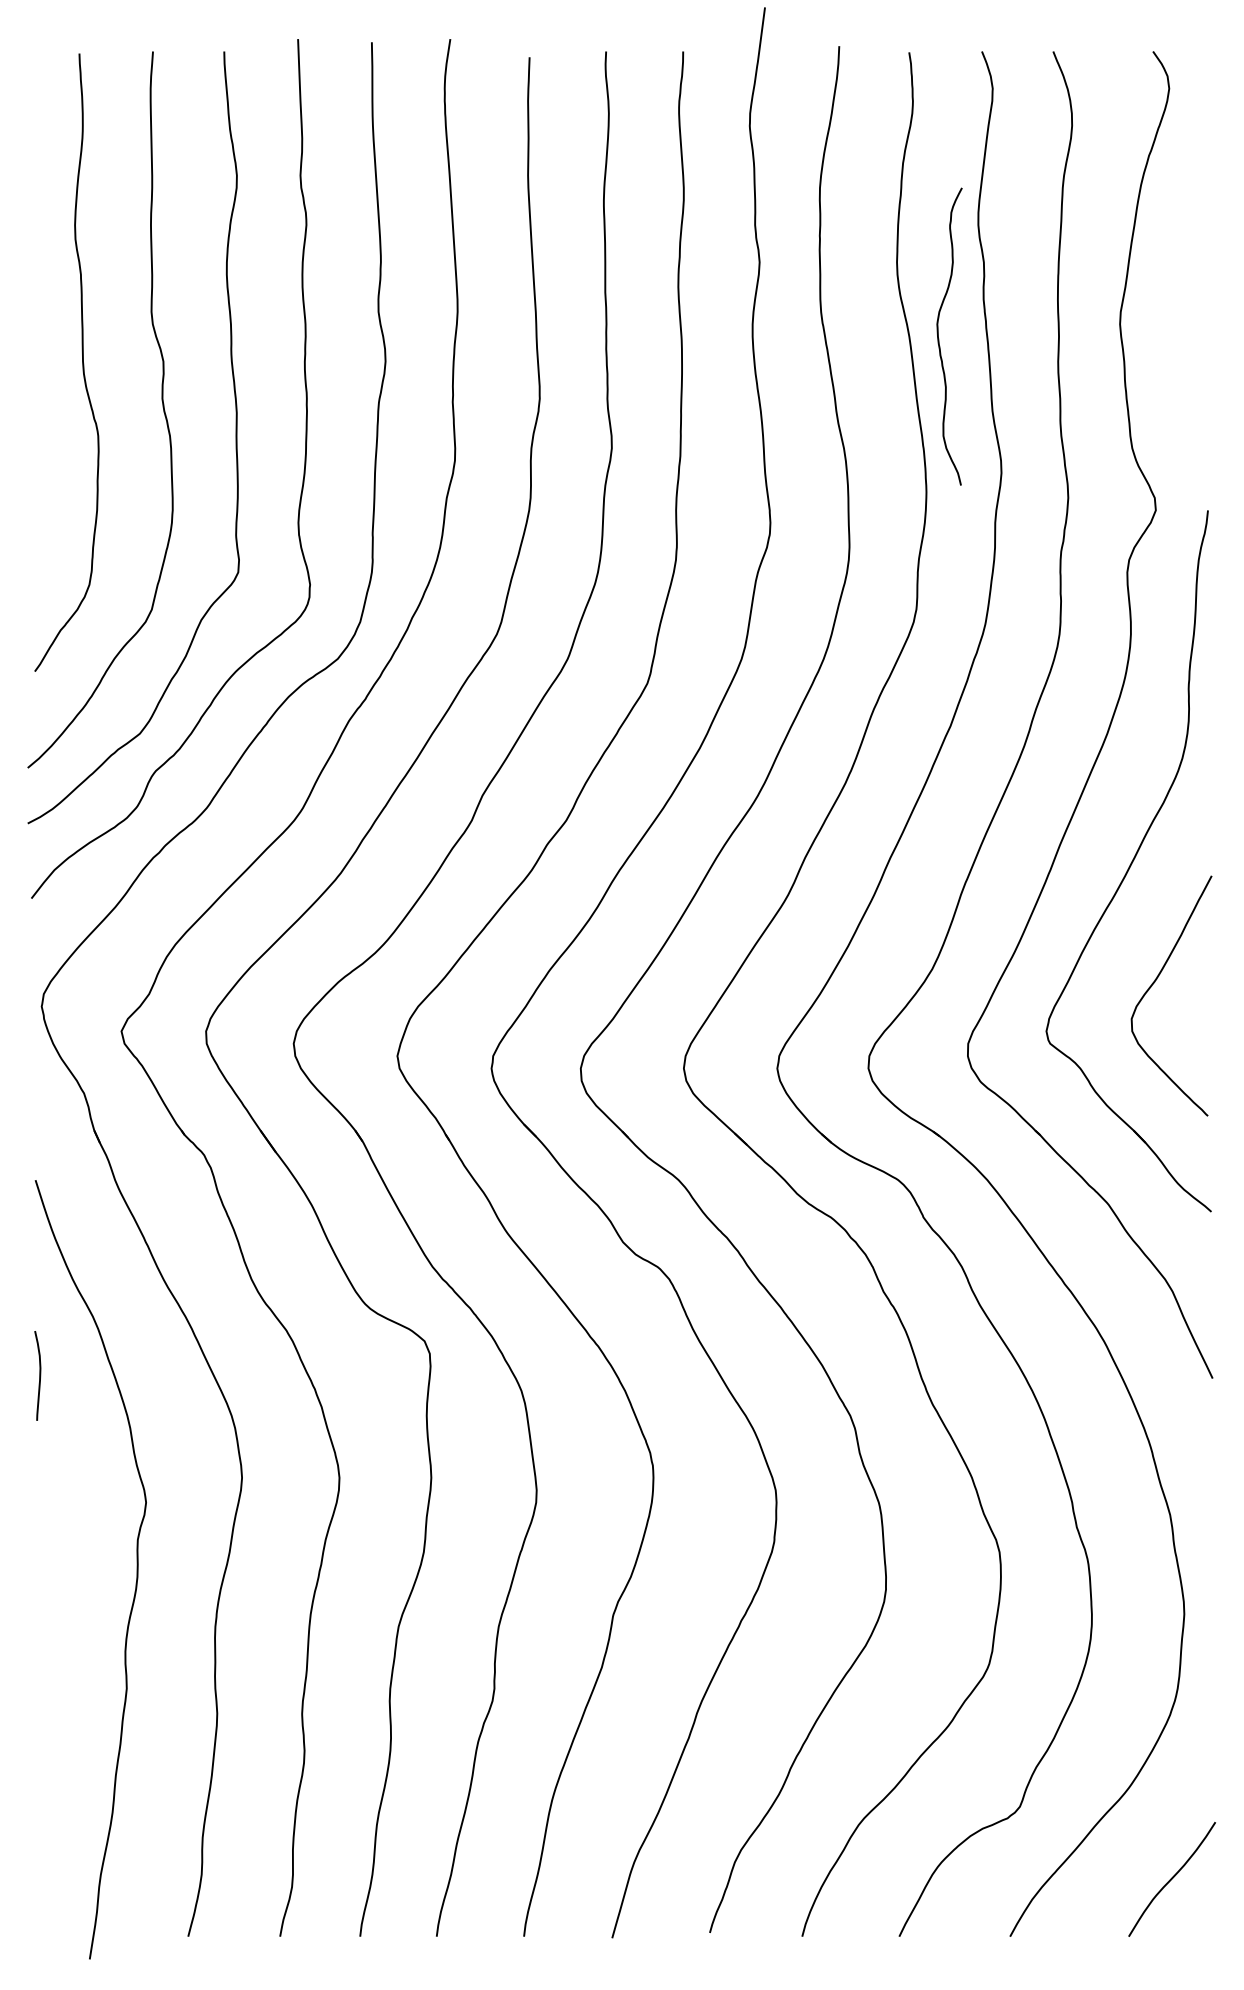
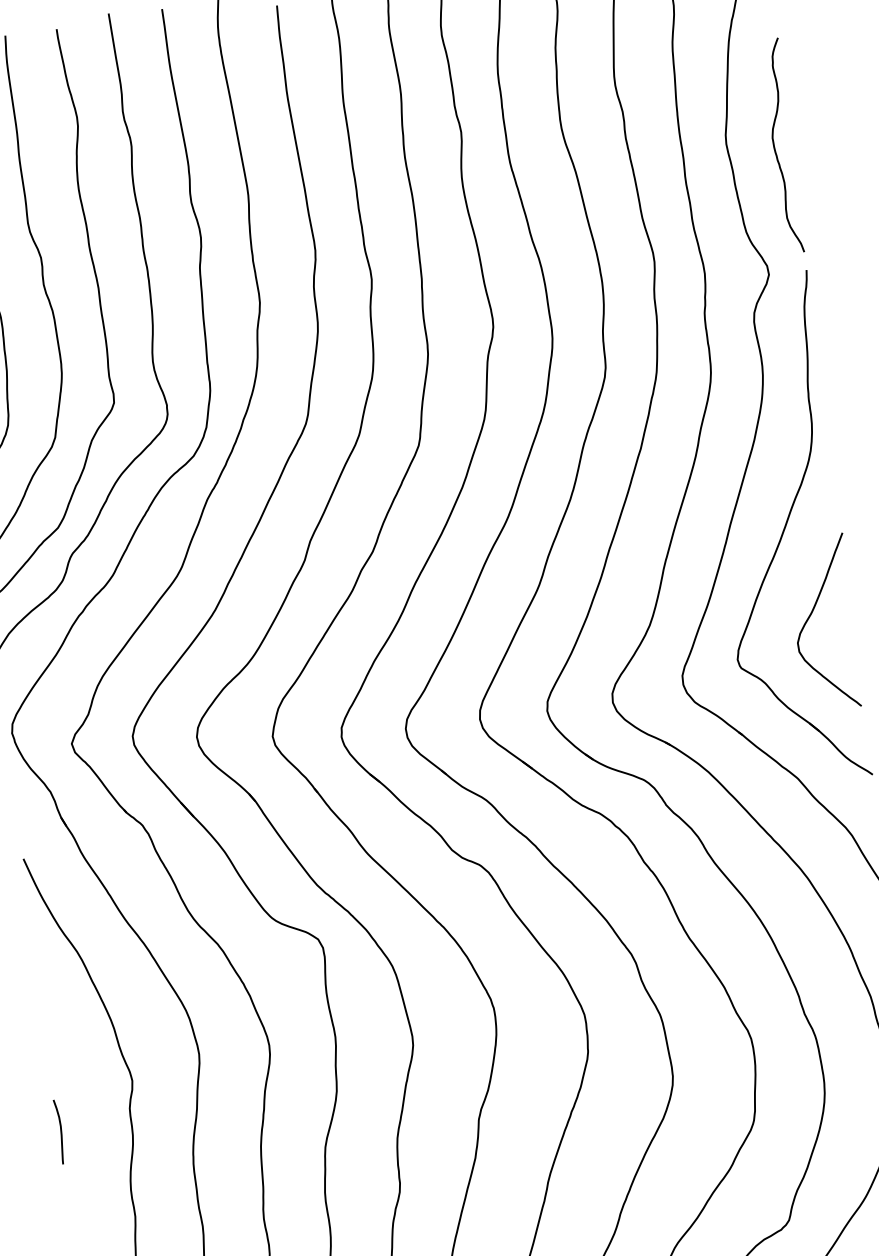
curve: (939, 338) -> (775, 148), moved
curve: (39, 1375) -> (60, 1131), moved

